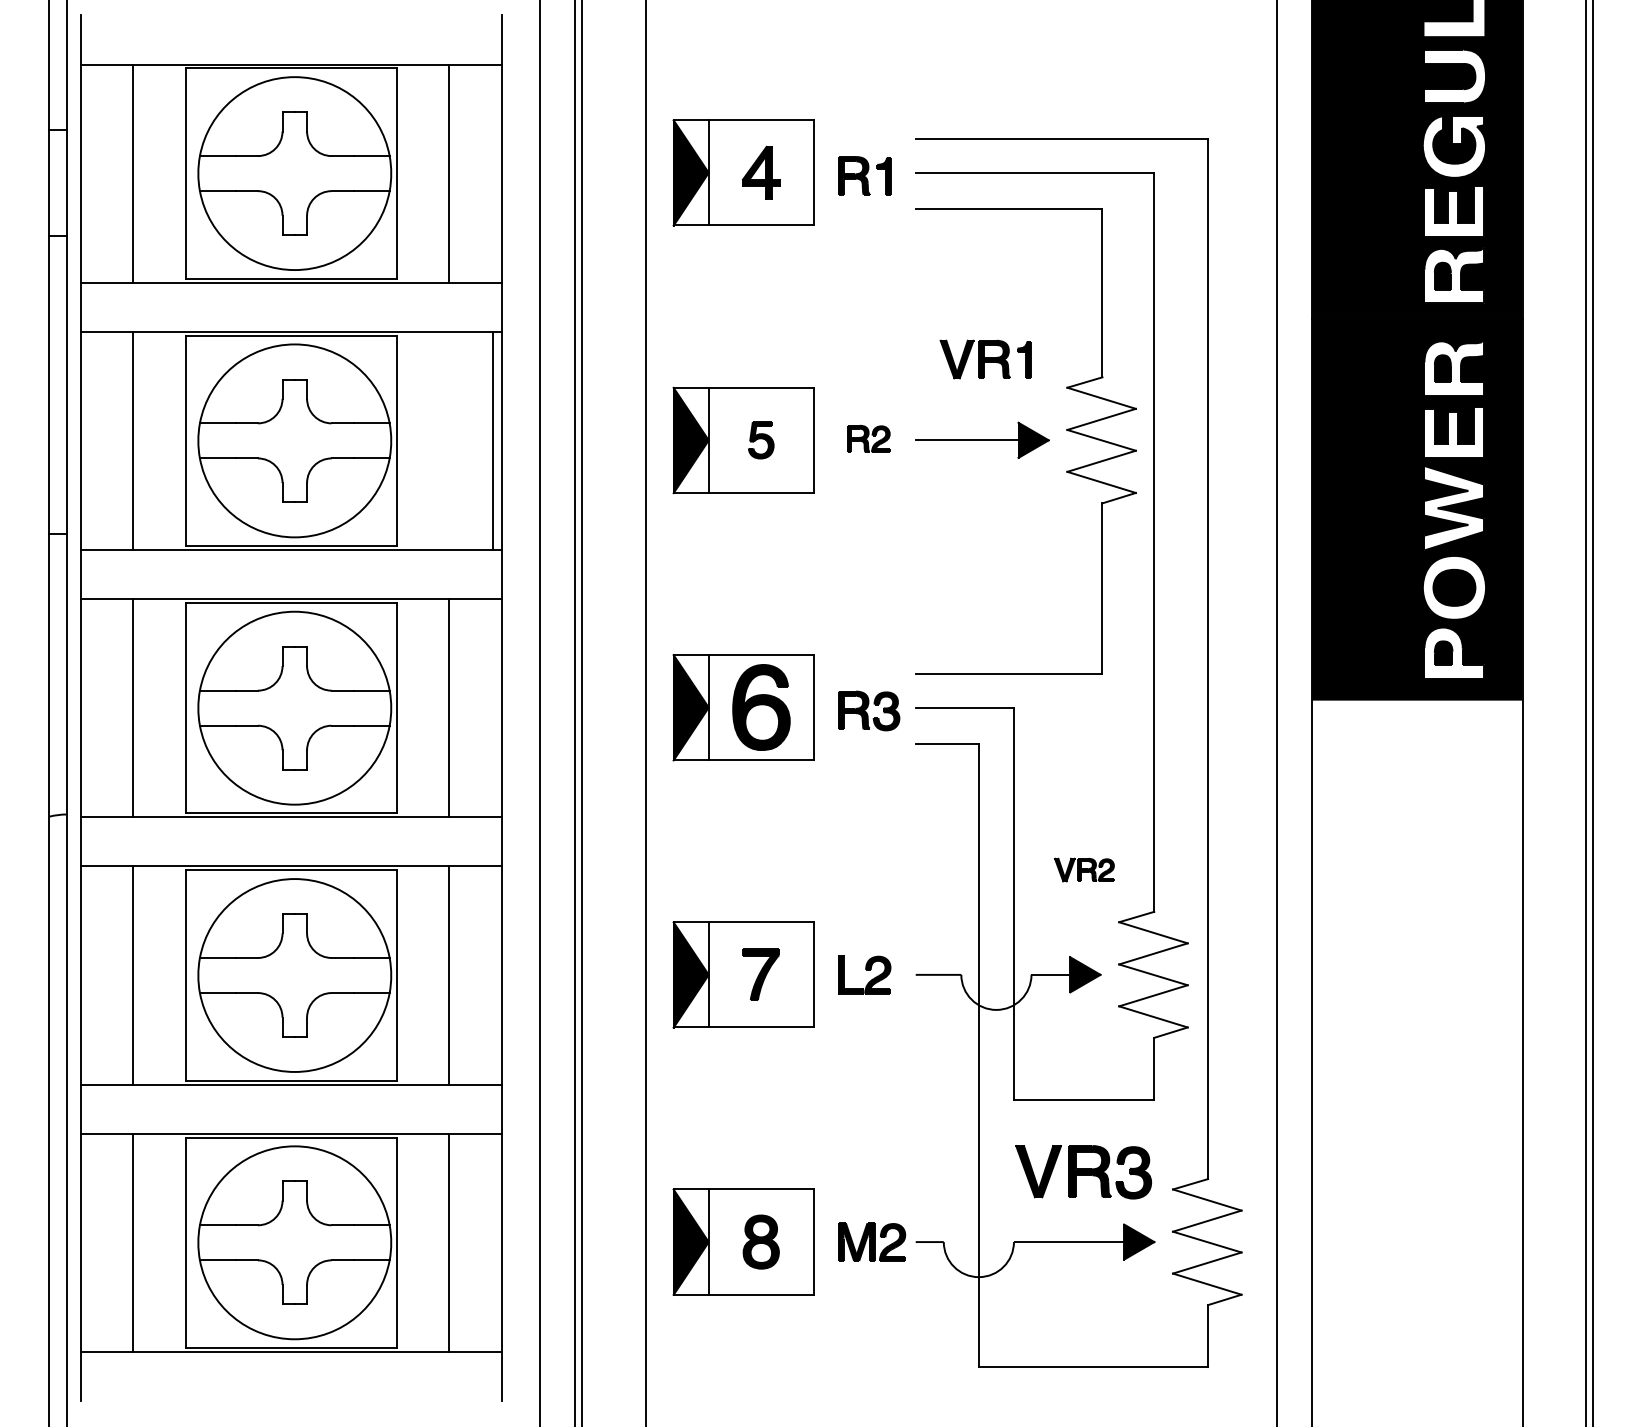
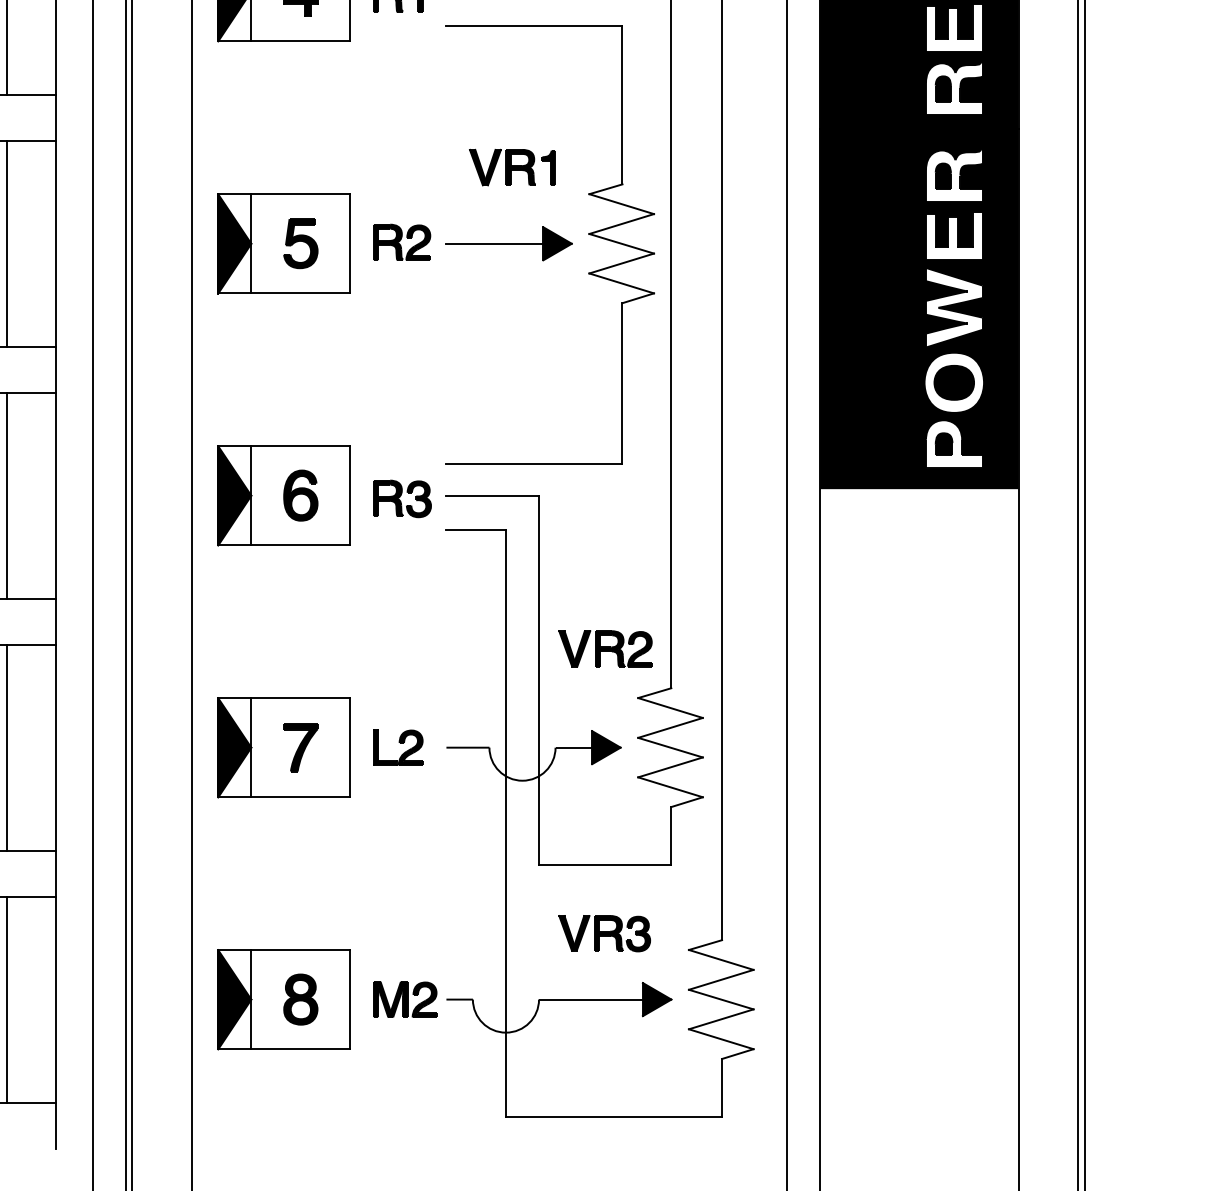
part: (868, 438) -> (401, 242), size x1.43
line: (493, 440) -> (6, 243), moved
part: (760, 440) -> (300, 243), size x1.43
part: (760, 707) -> (300, 495), size x0.62
part: (1084, 869) -> (605, 648), size x1.67
part: (1083, 1171) -> (604, 933), size x0.71

